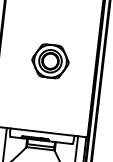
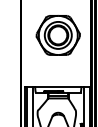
part: (49, 61) -> (57, 35), size x1.67

